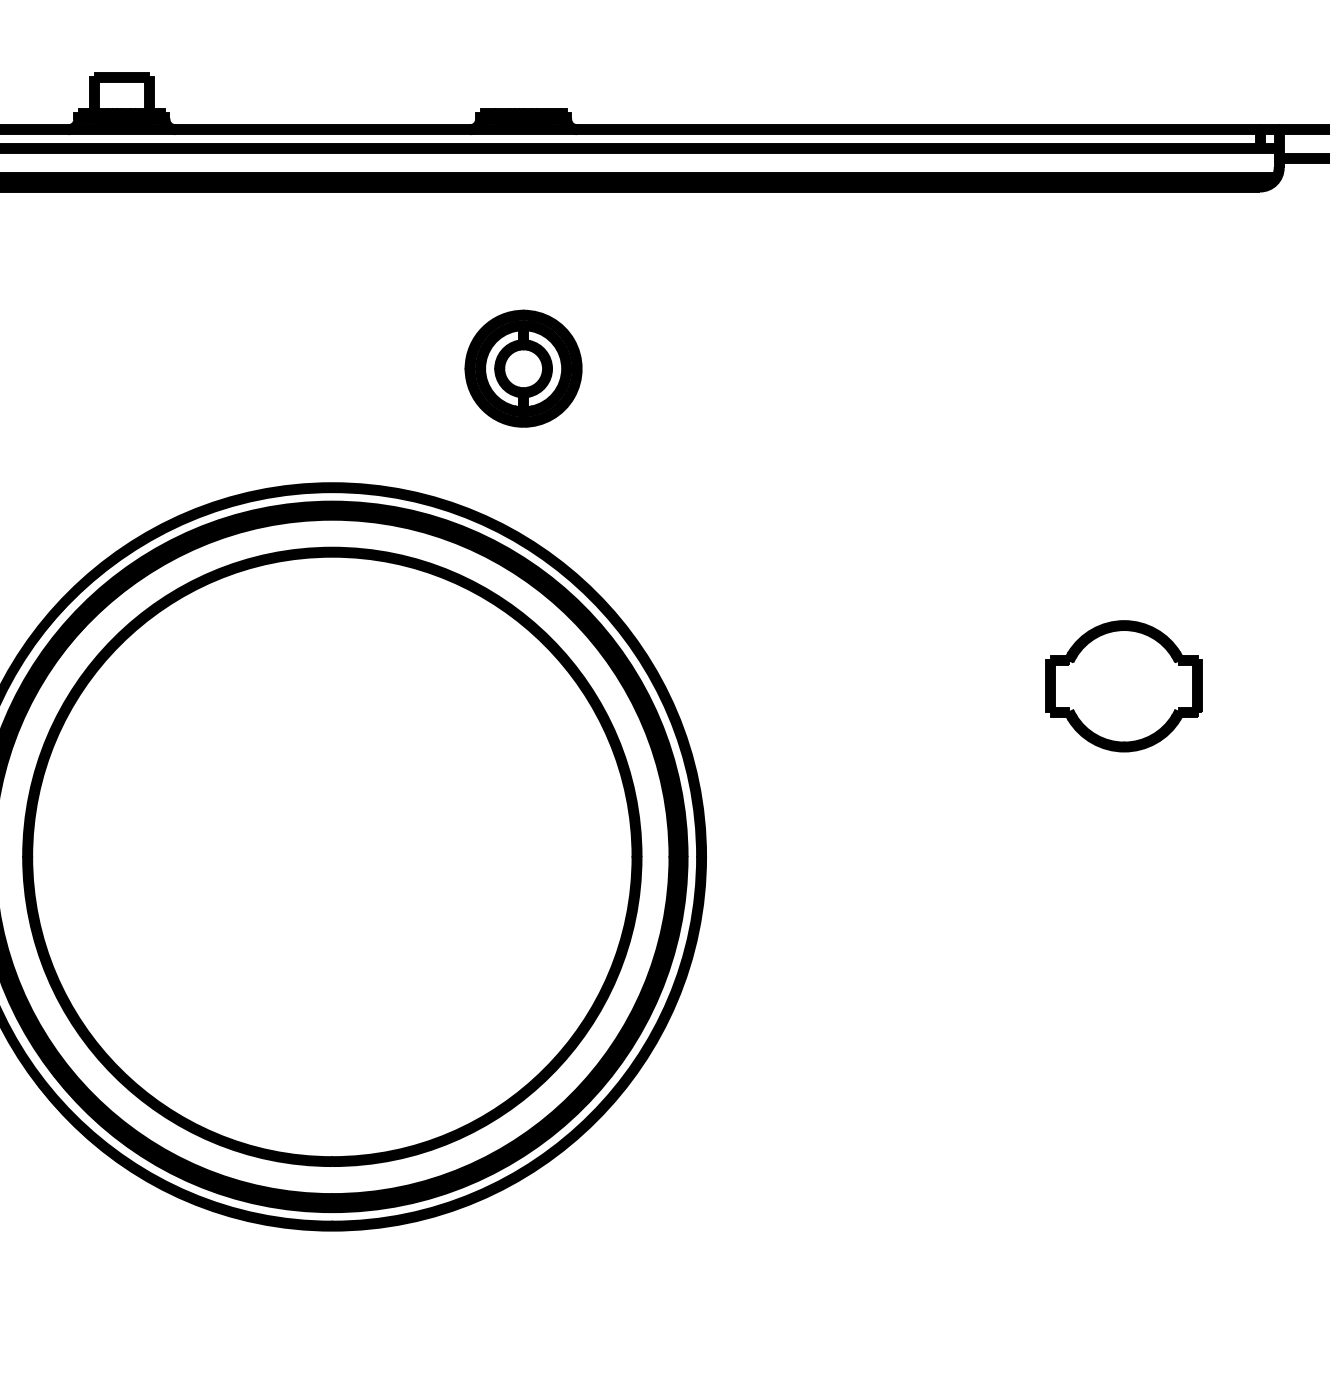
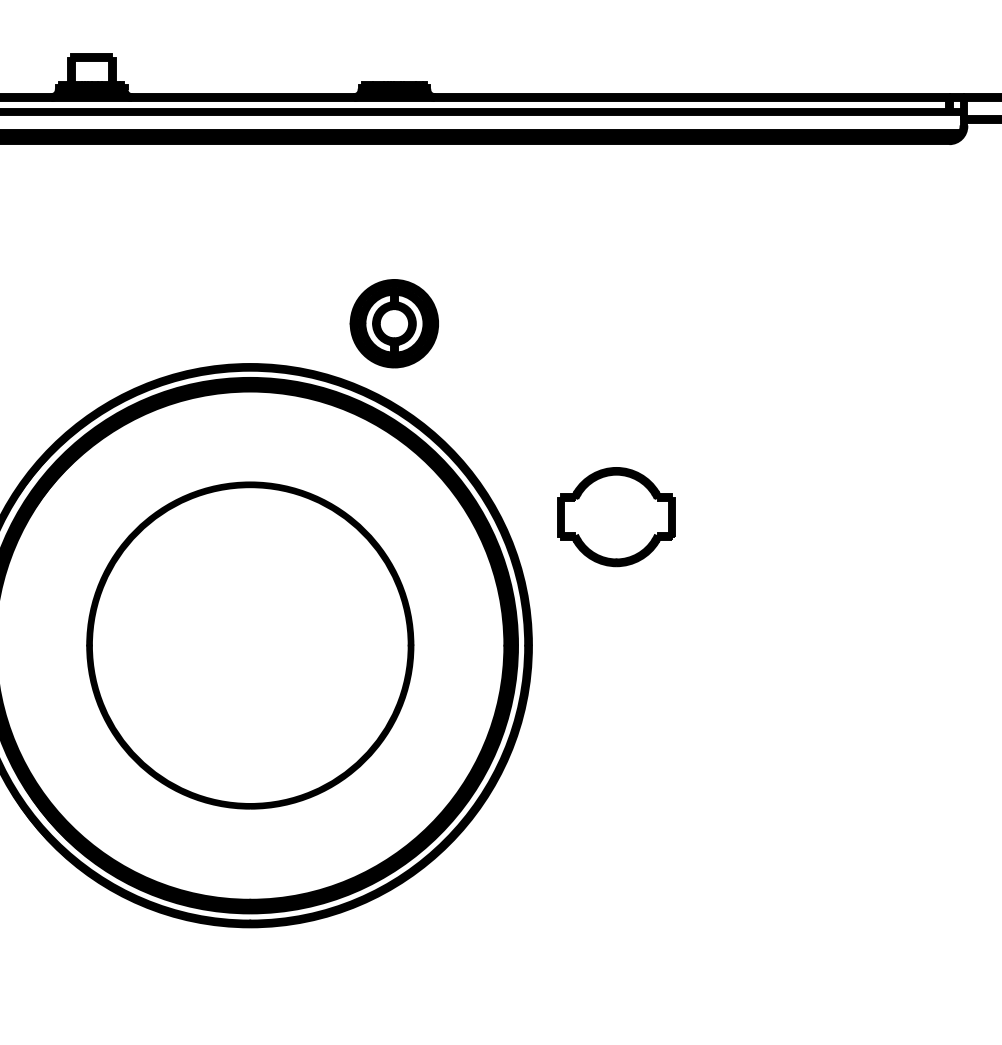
part: (523, 368) -> (394, 323), moved
part: (1123, 686) -> (615, 517), moved
part: (332, 856) -> (250, 645), size x0.7

